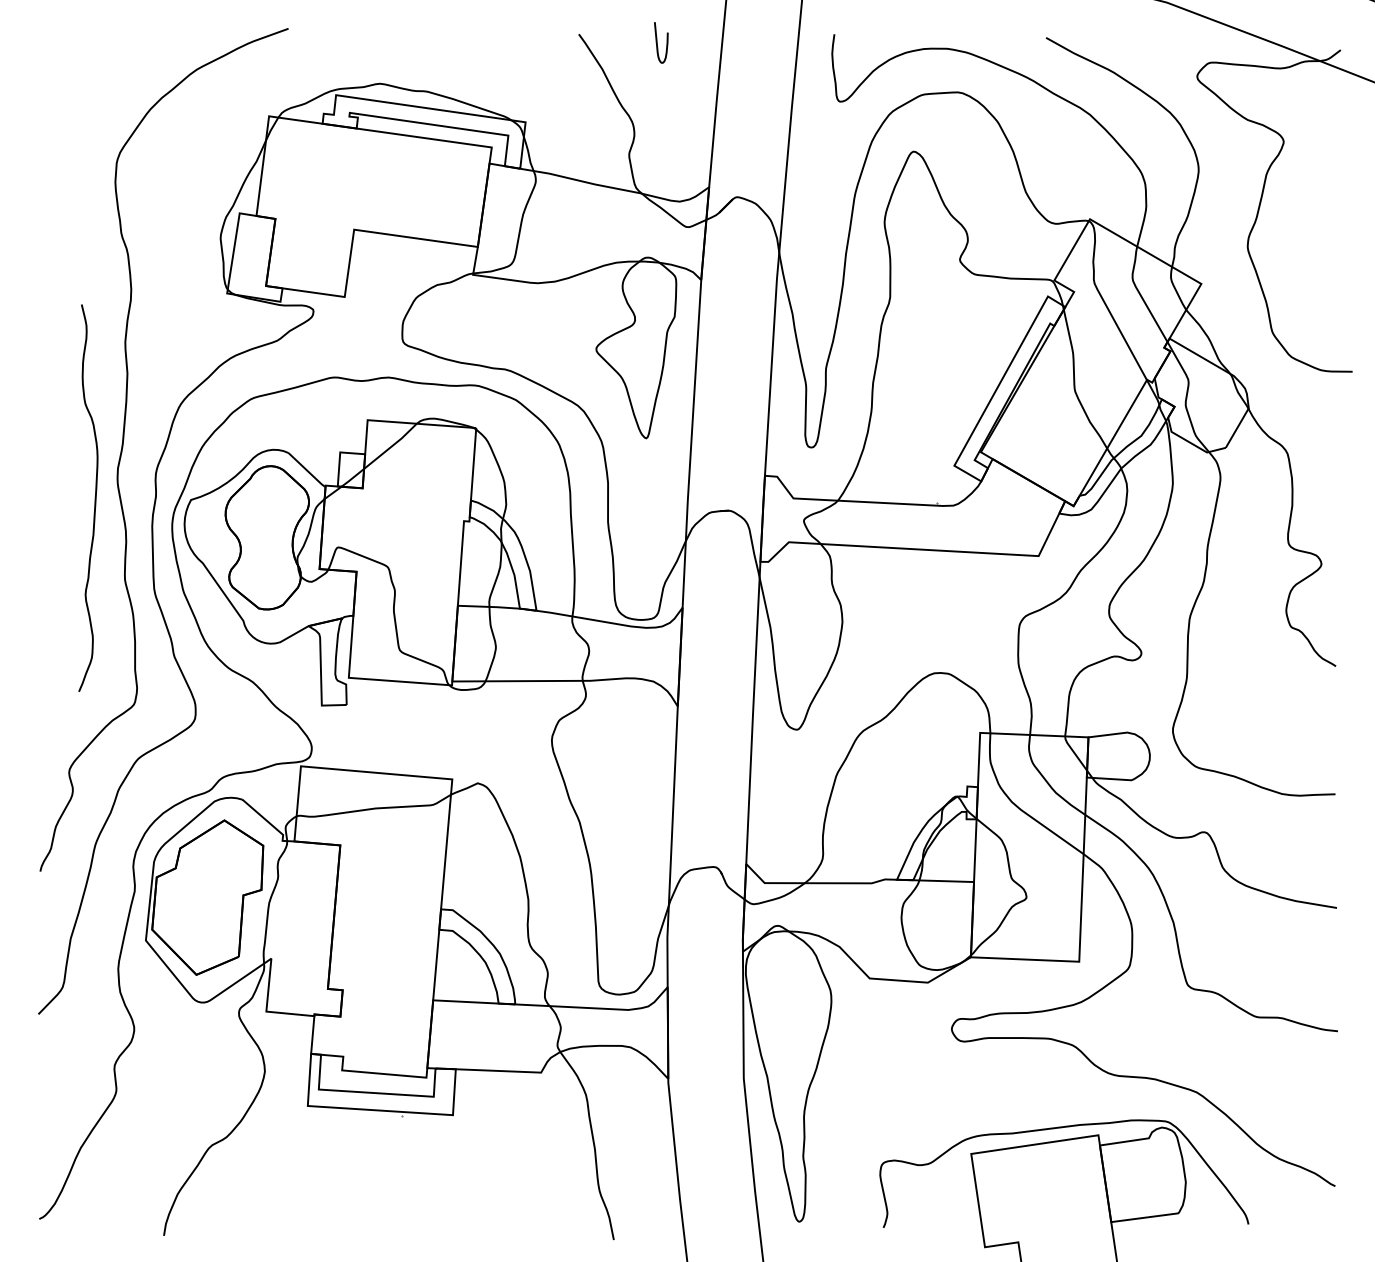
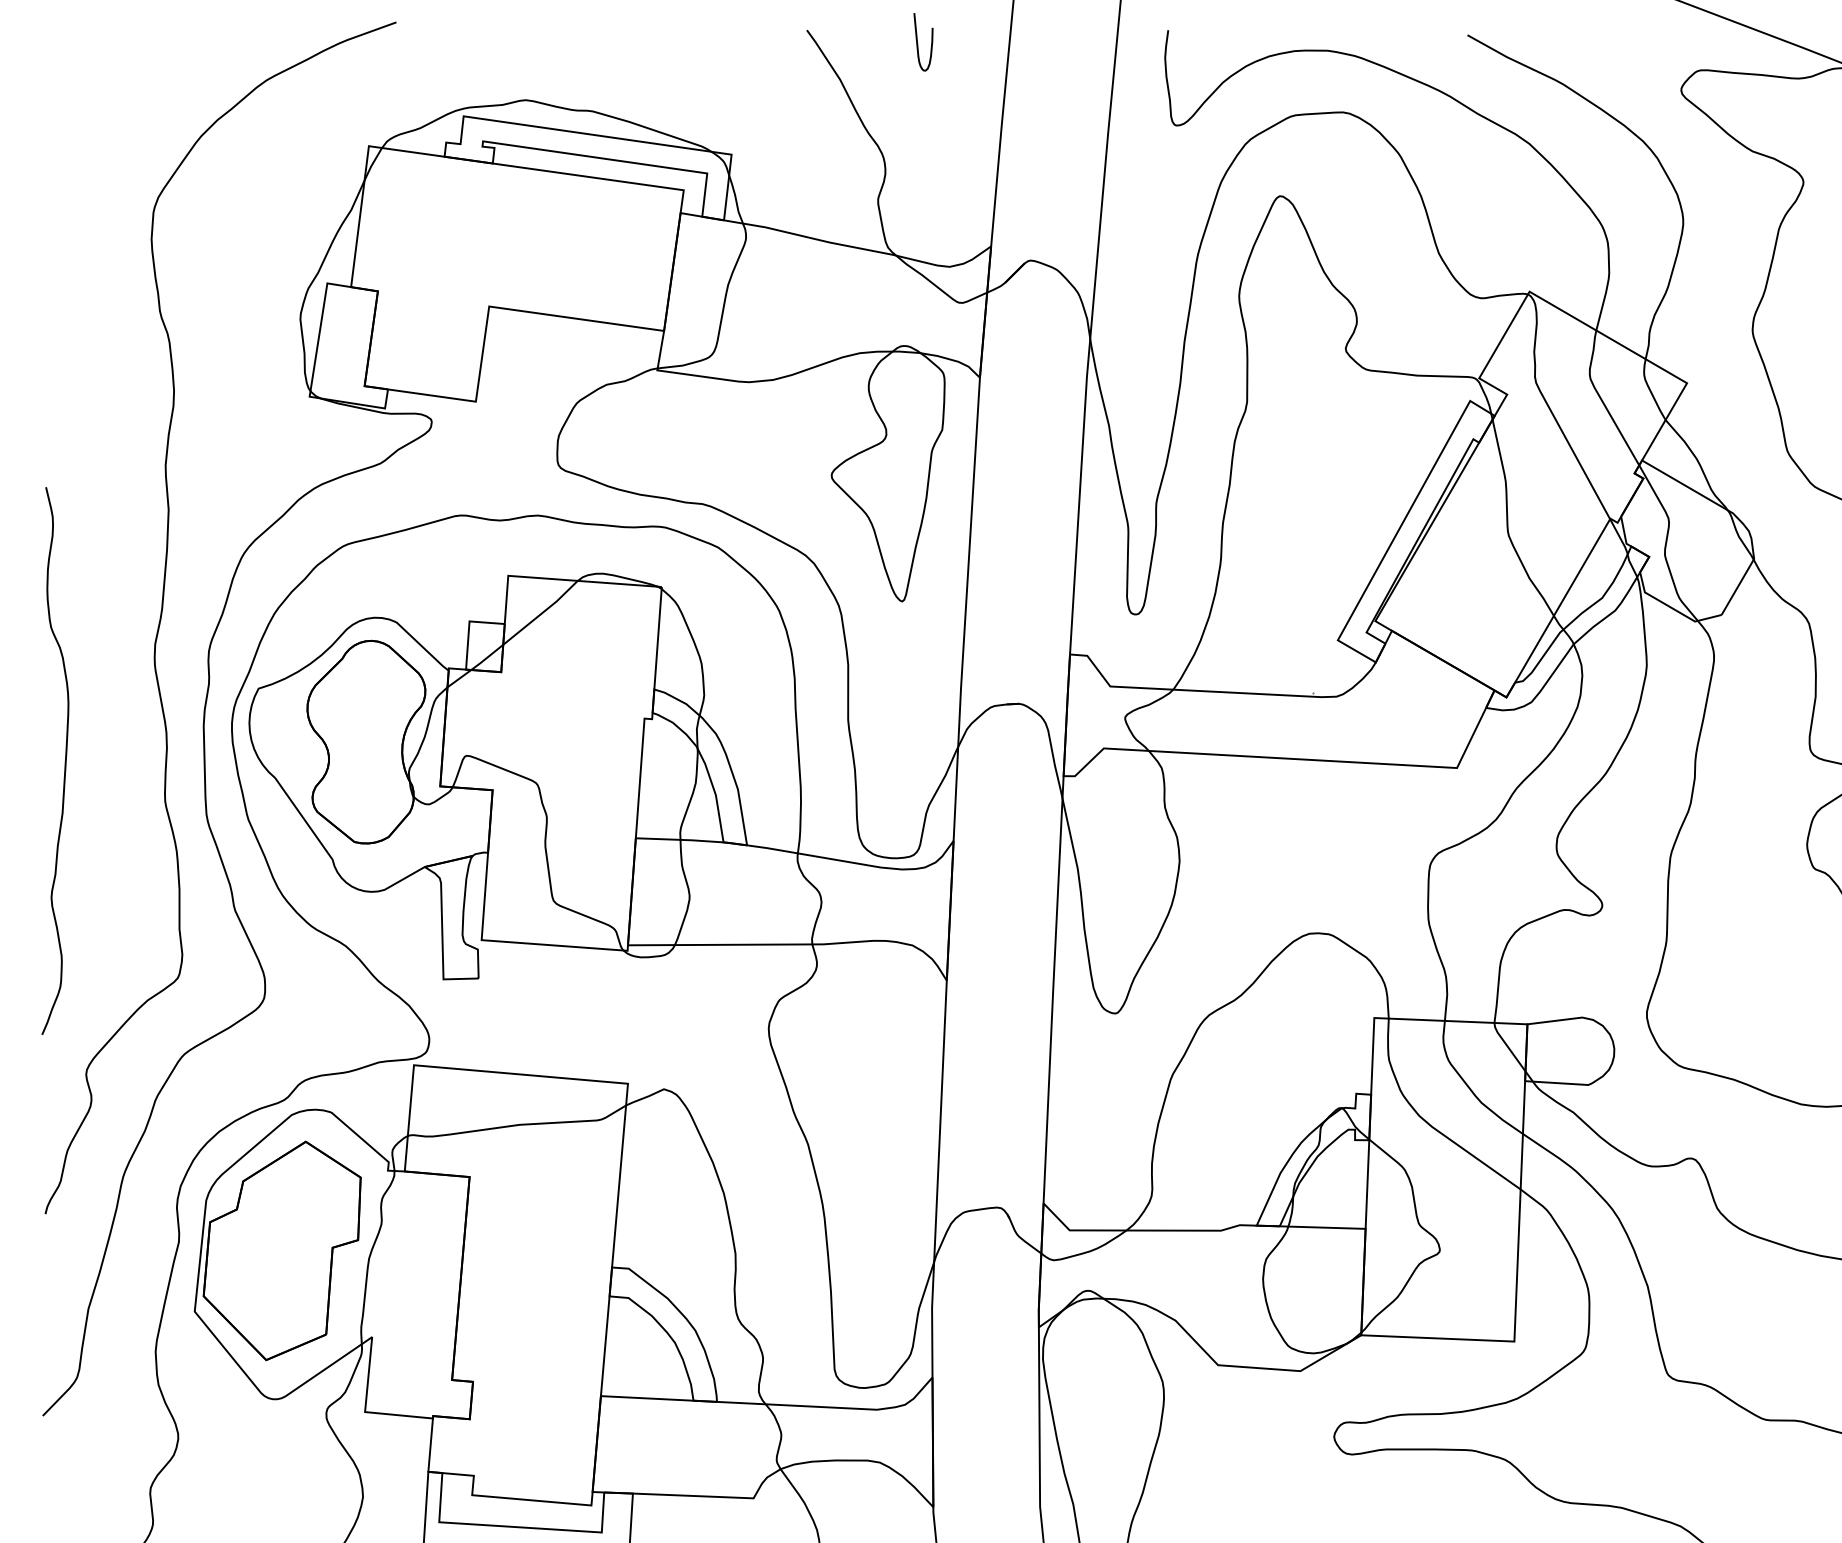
curve: (94, 497) -> (64, 760), moved

